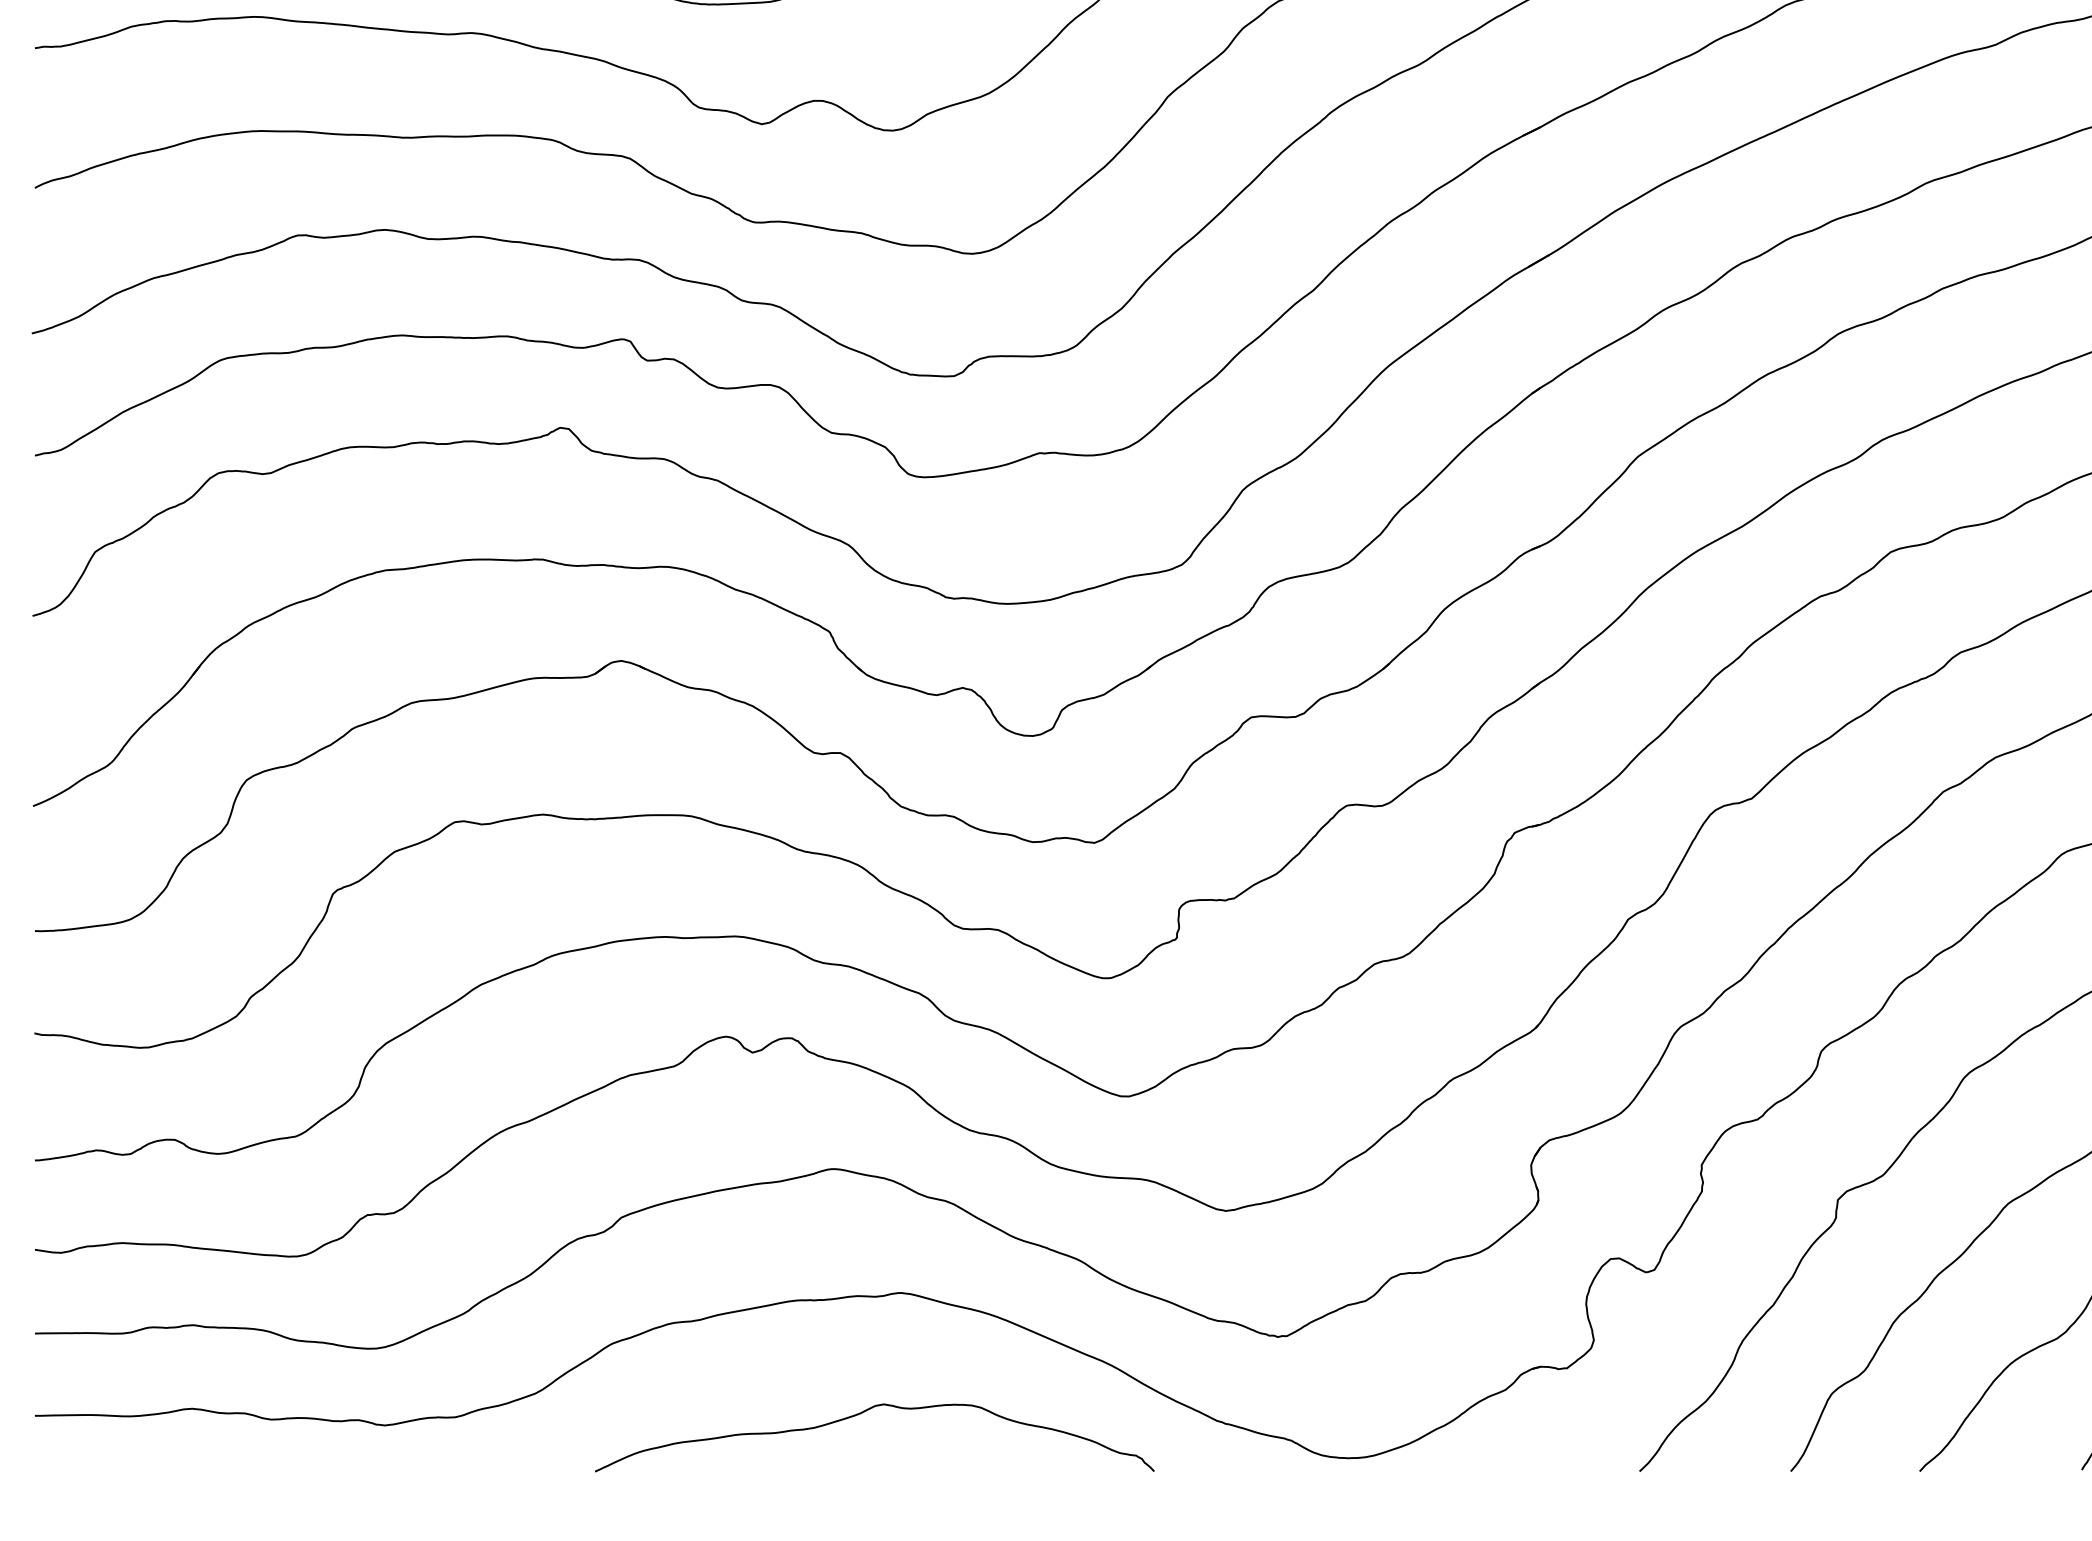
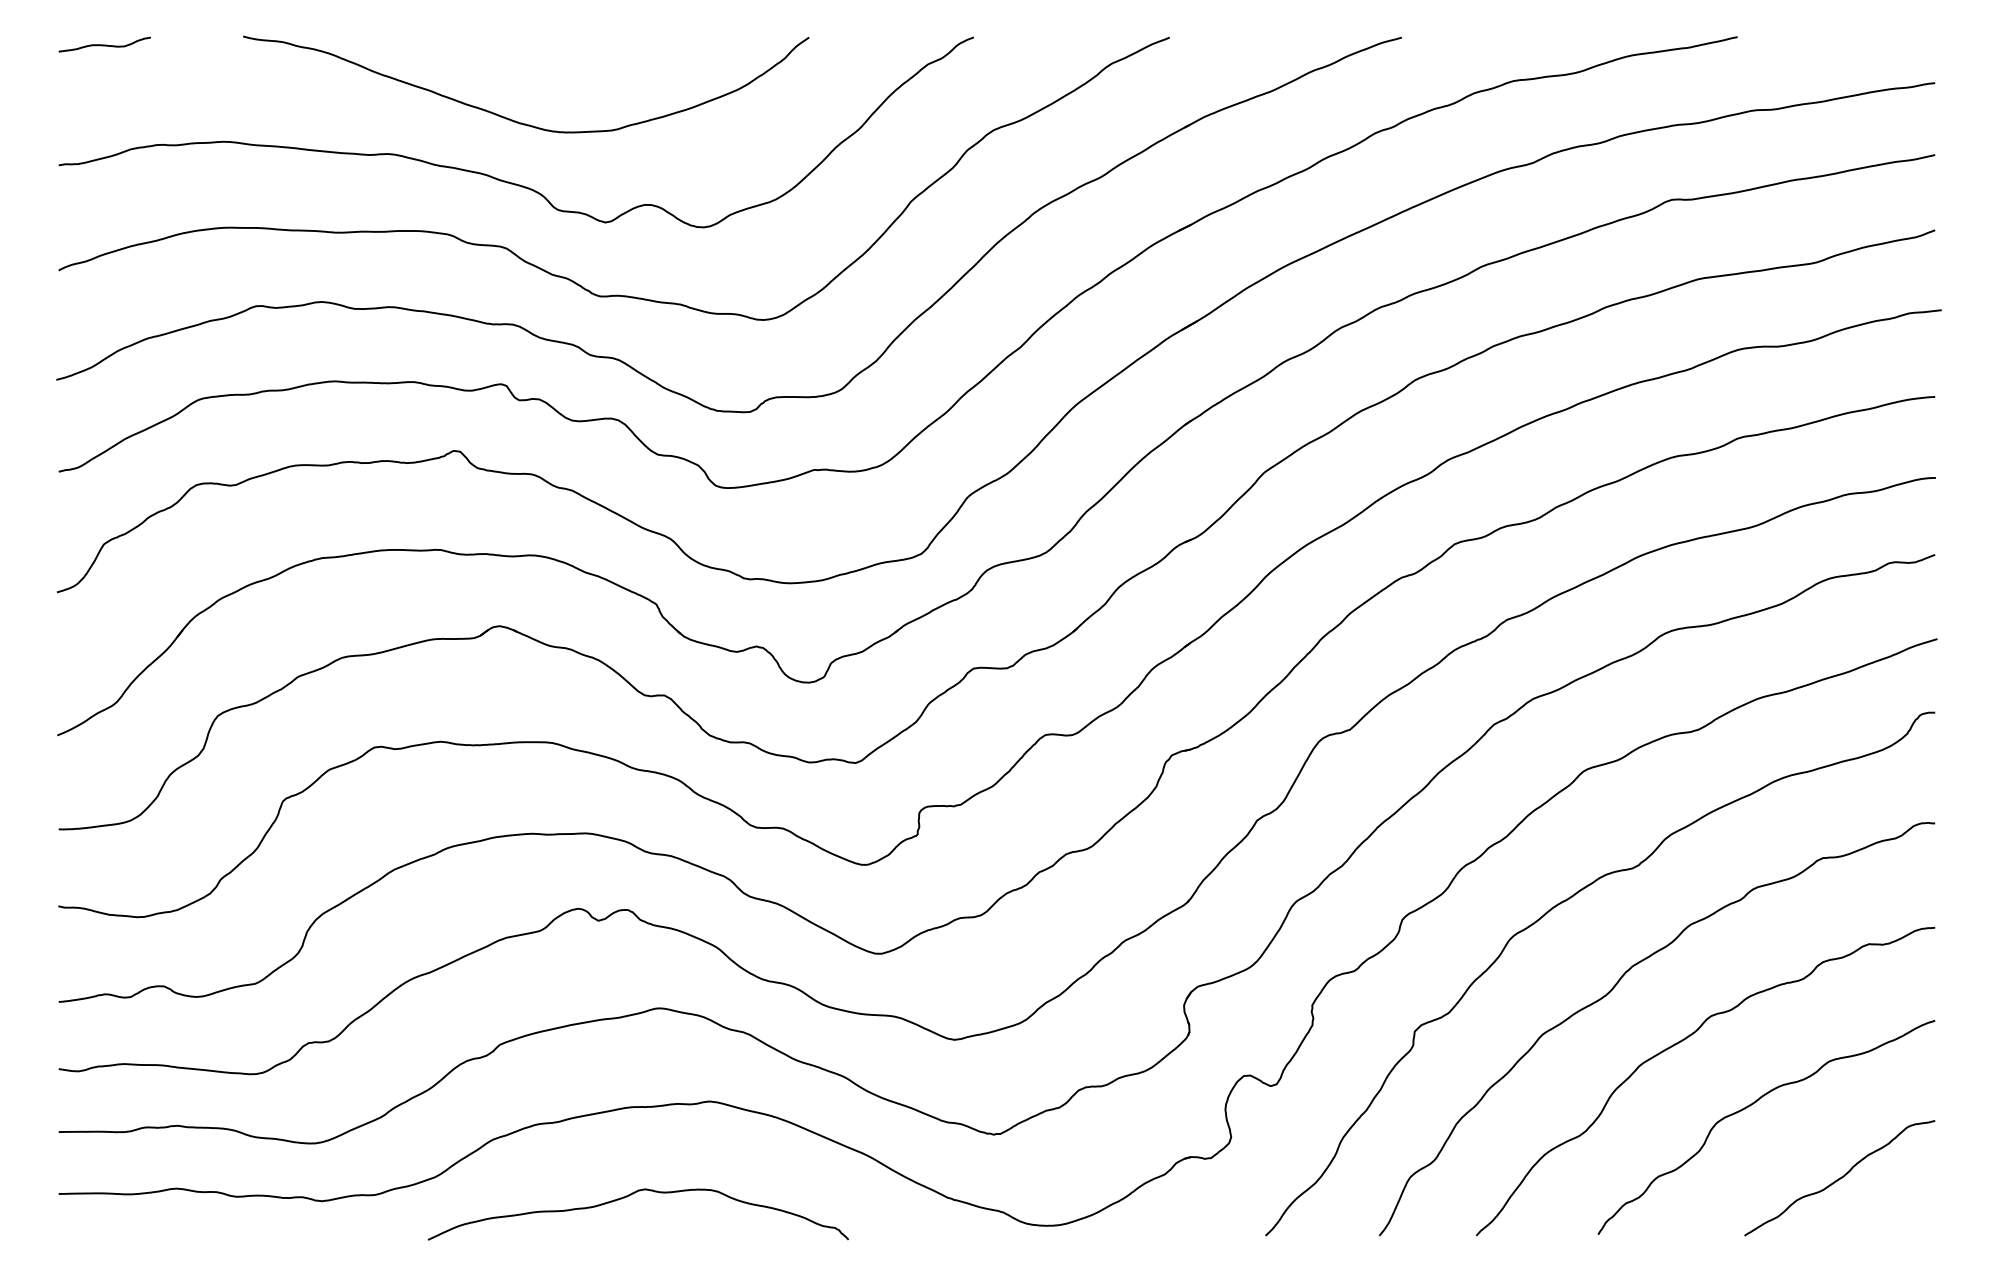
curve: (862, 1413) -> (629, 1196), moved

